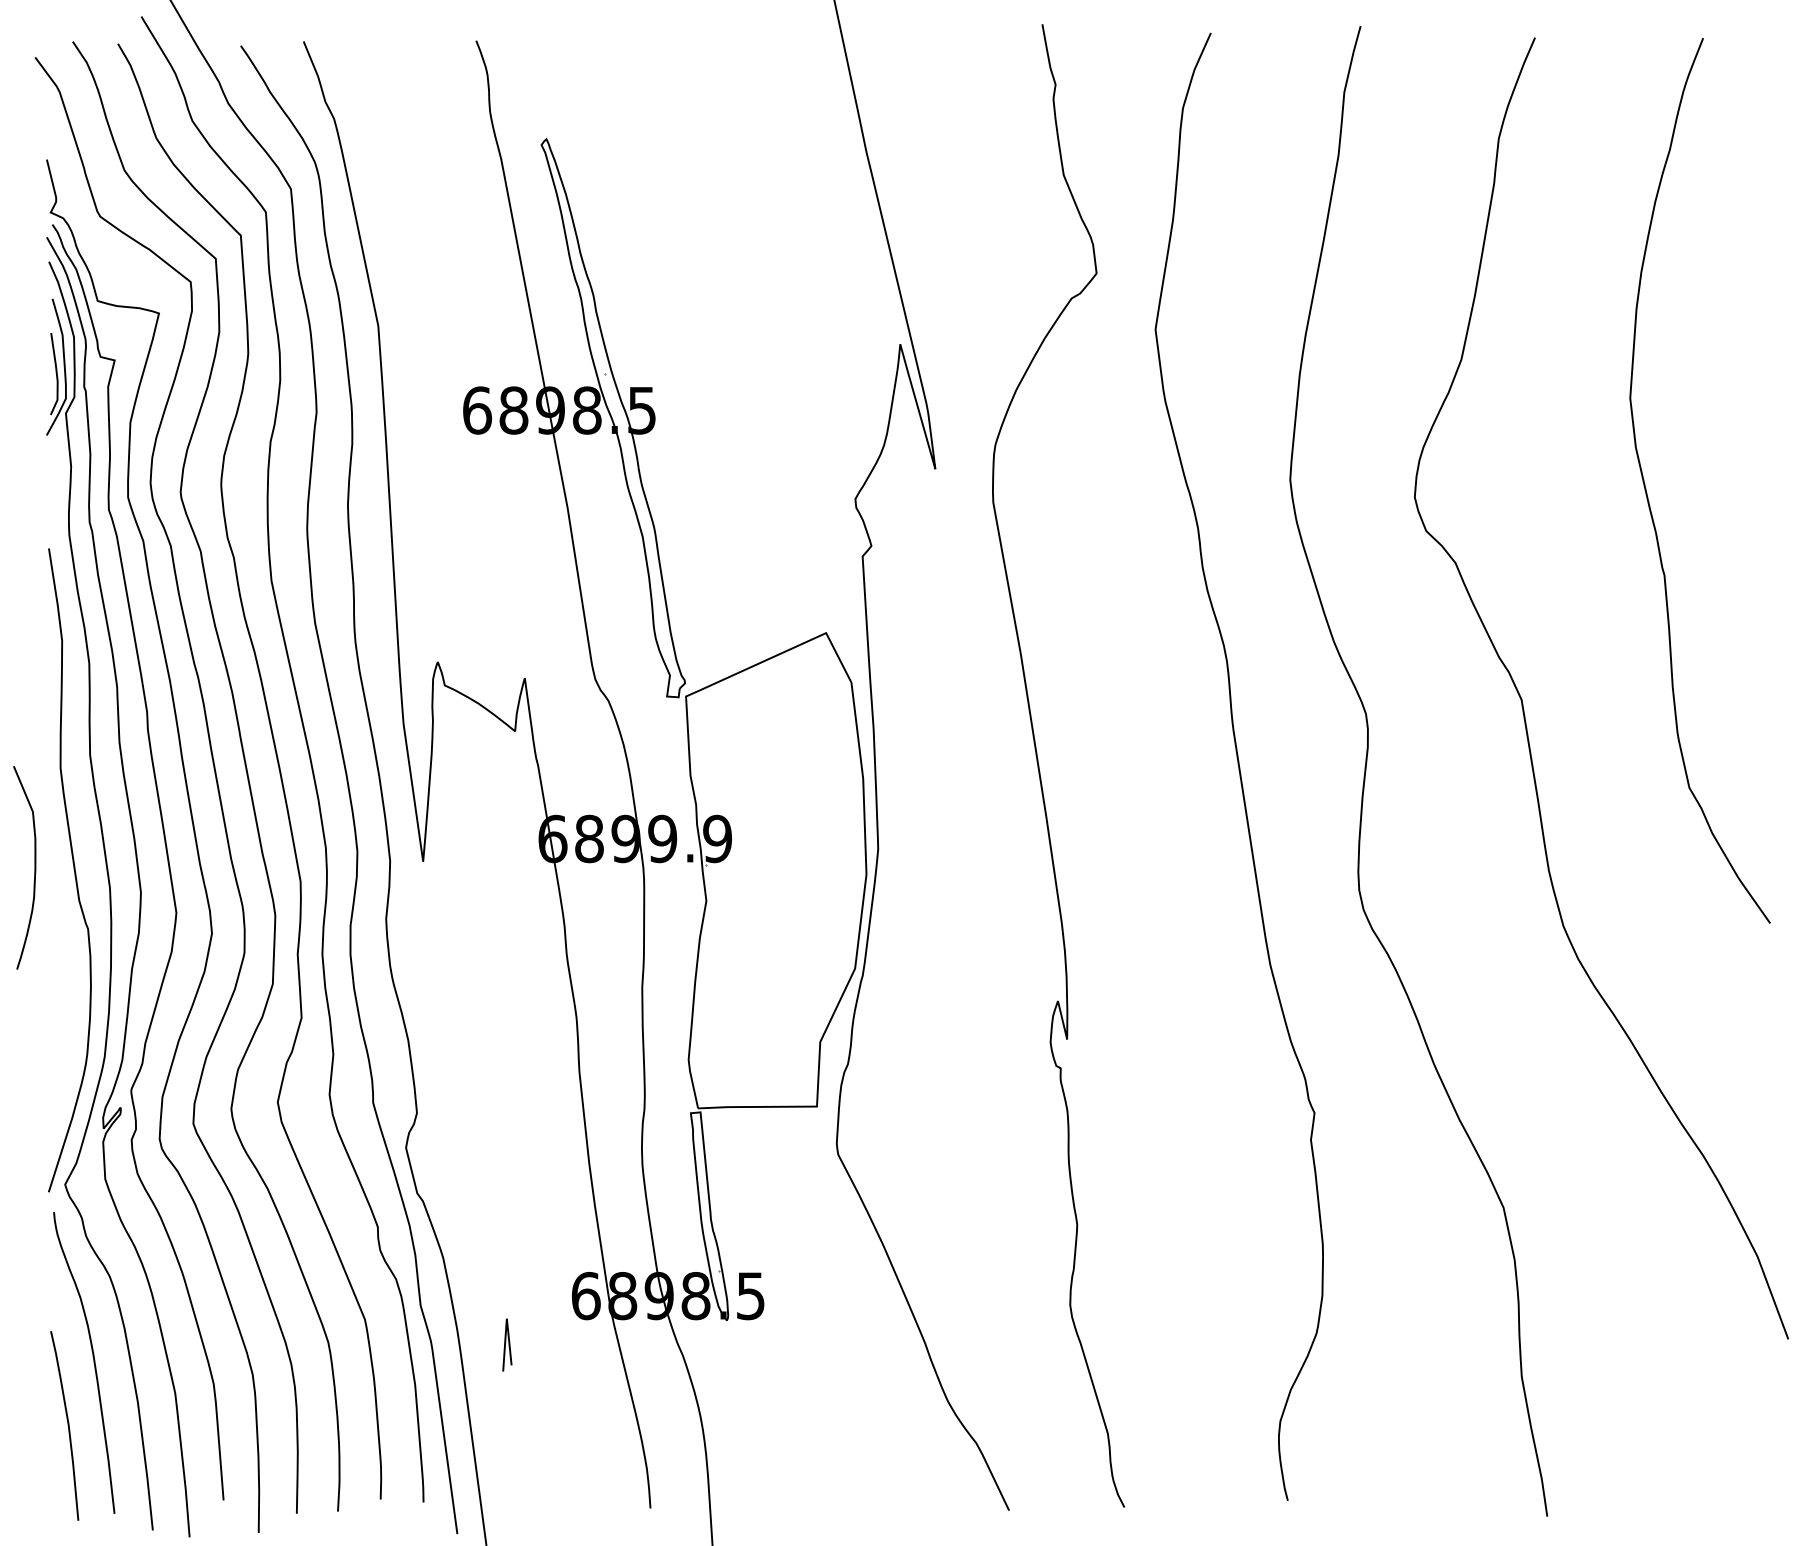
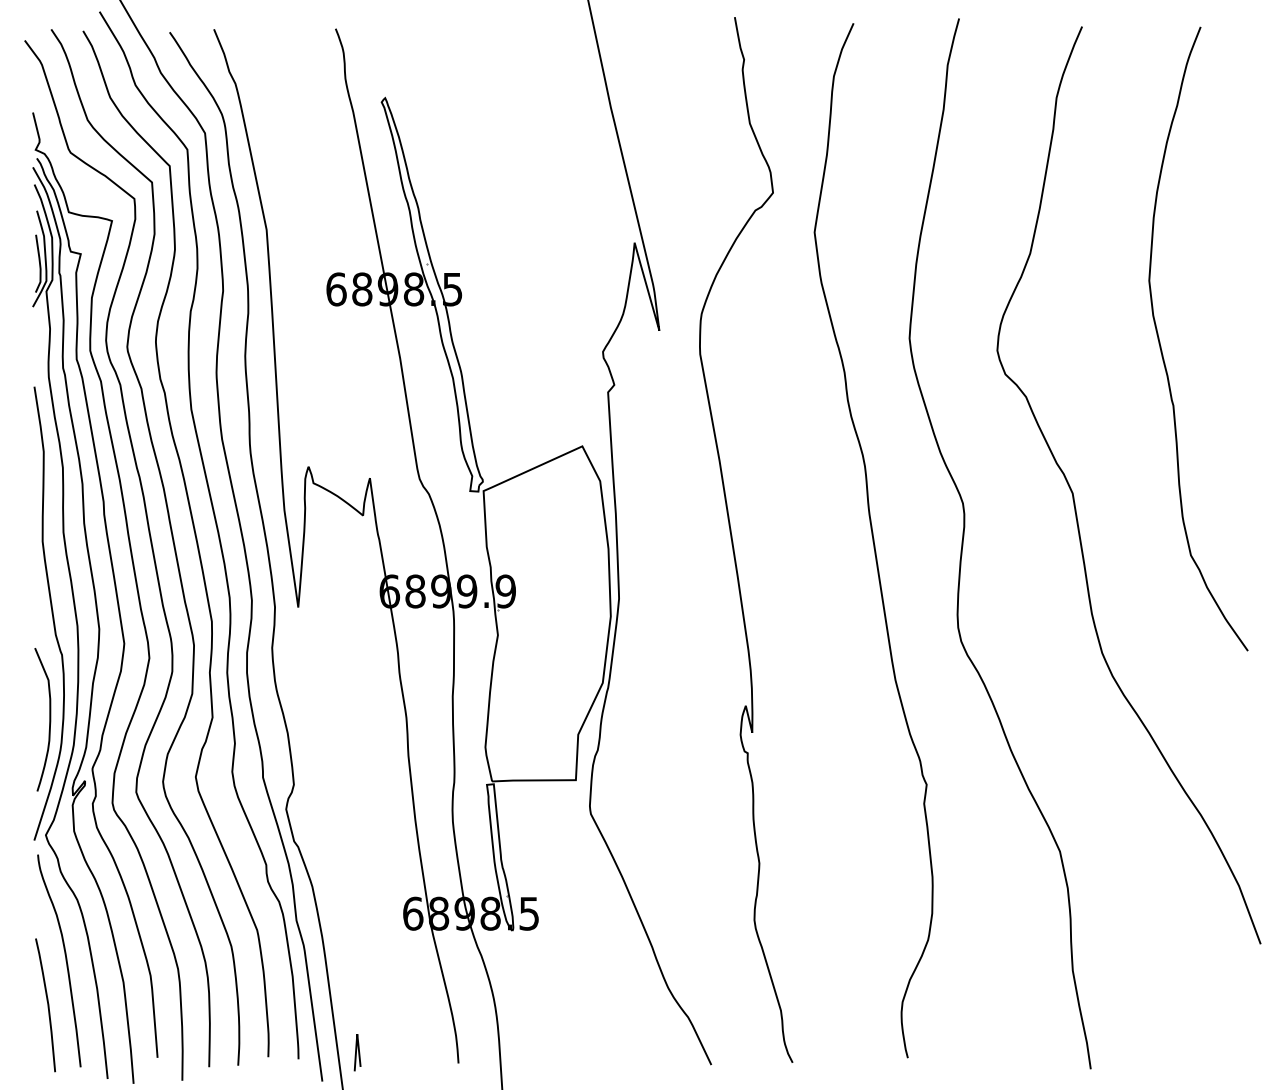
curve: (34, 867) -> (49, 719), moved
curve: (508, 1344) -> (358, 1052), moved

